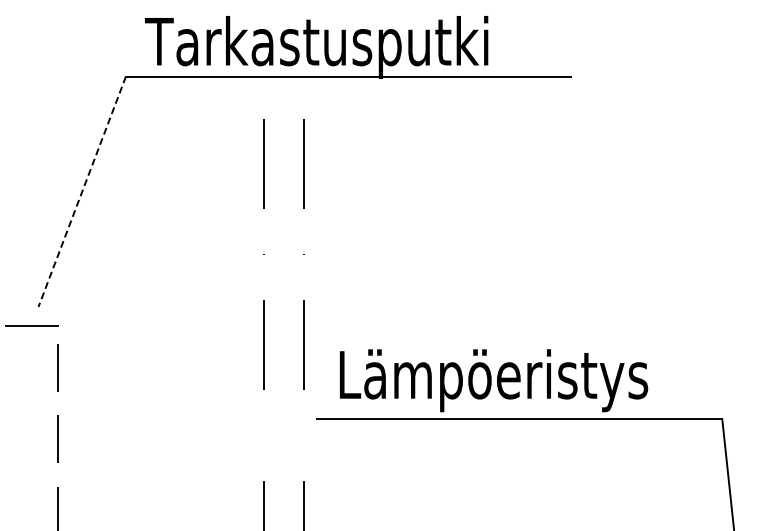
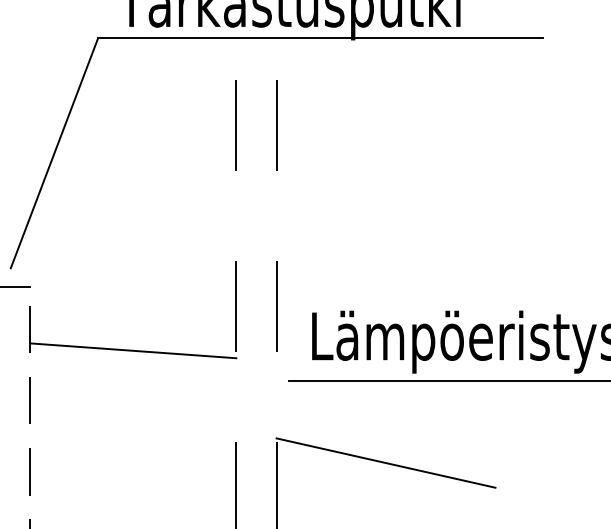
line: (82, 192) -> (54, 153), dashed -> solid
line: (161, 388) -> (133, 349), added
line: (413, 501) -> (385, 462), added

